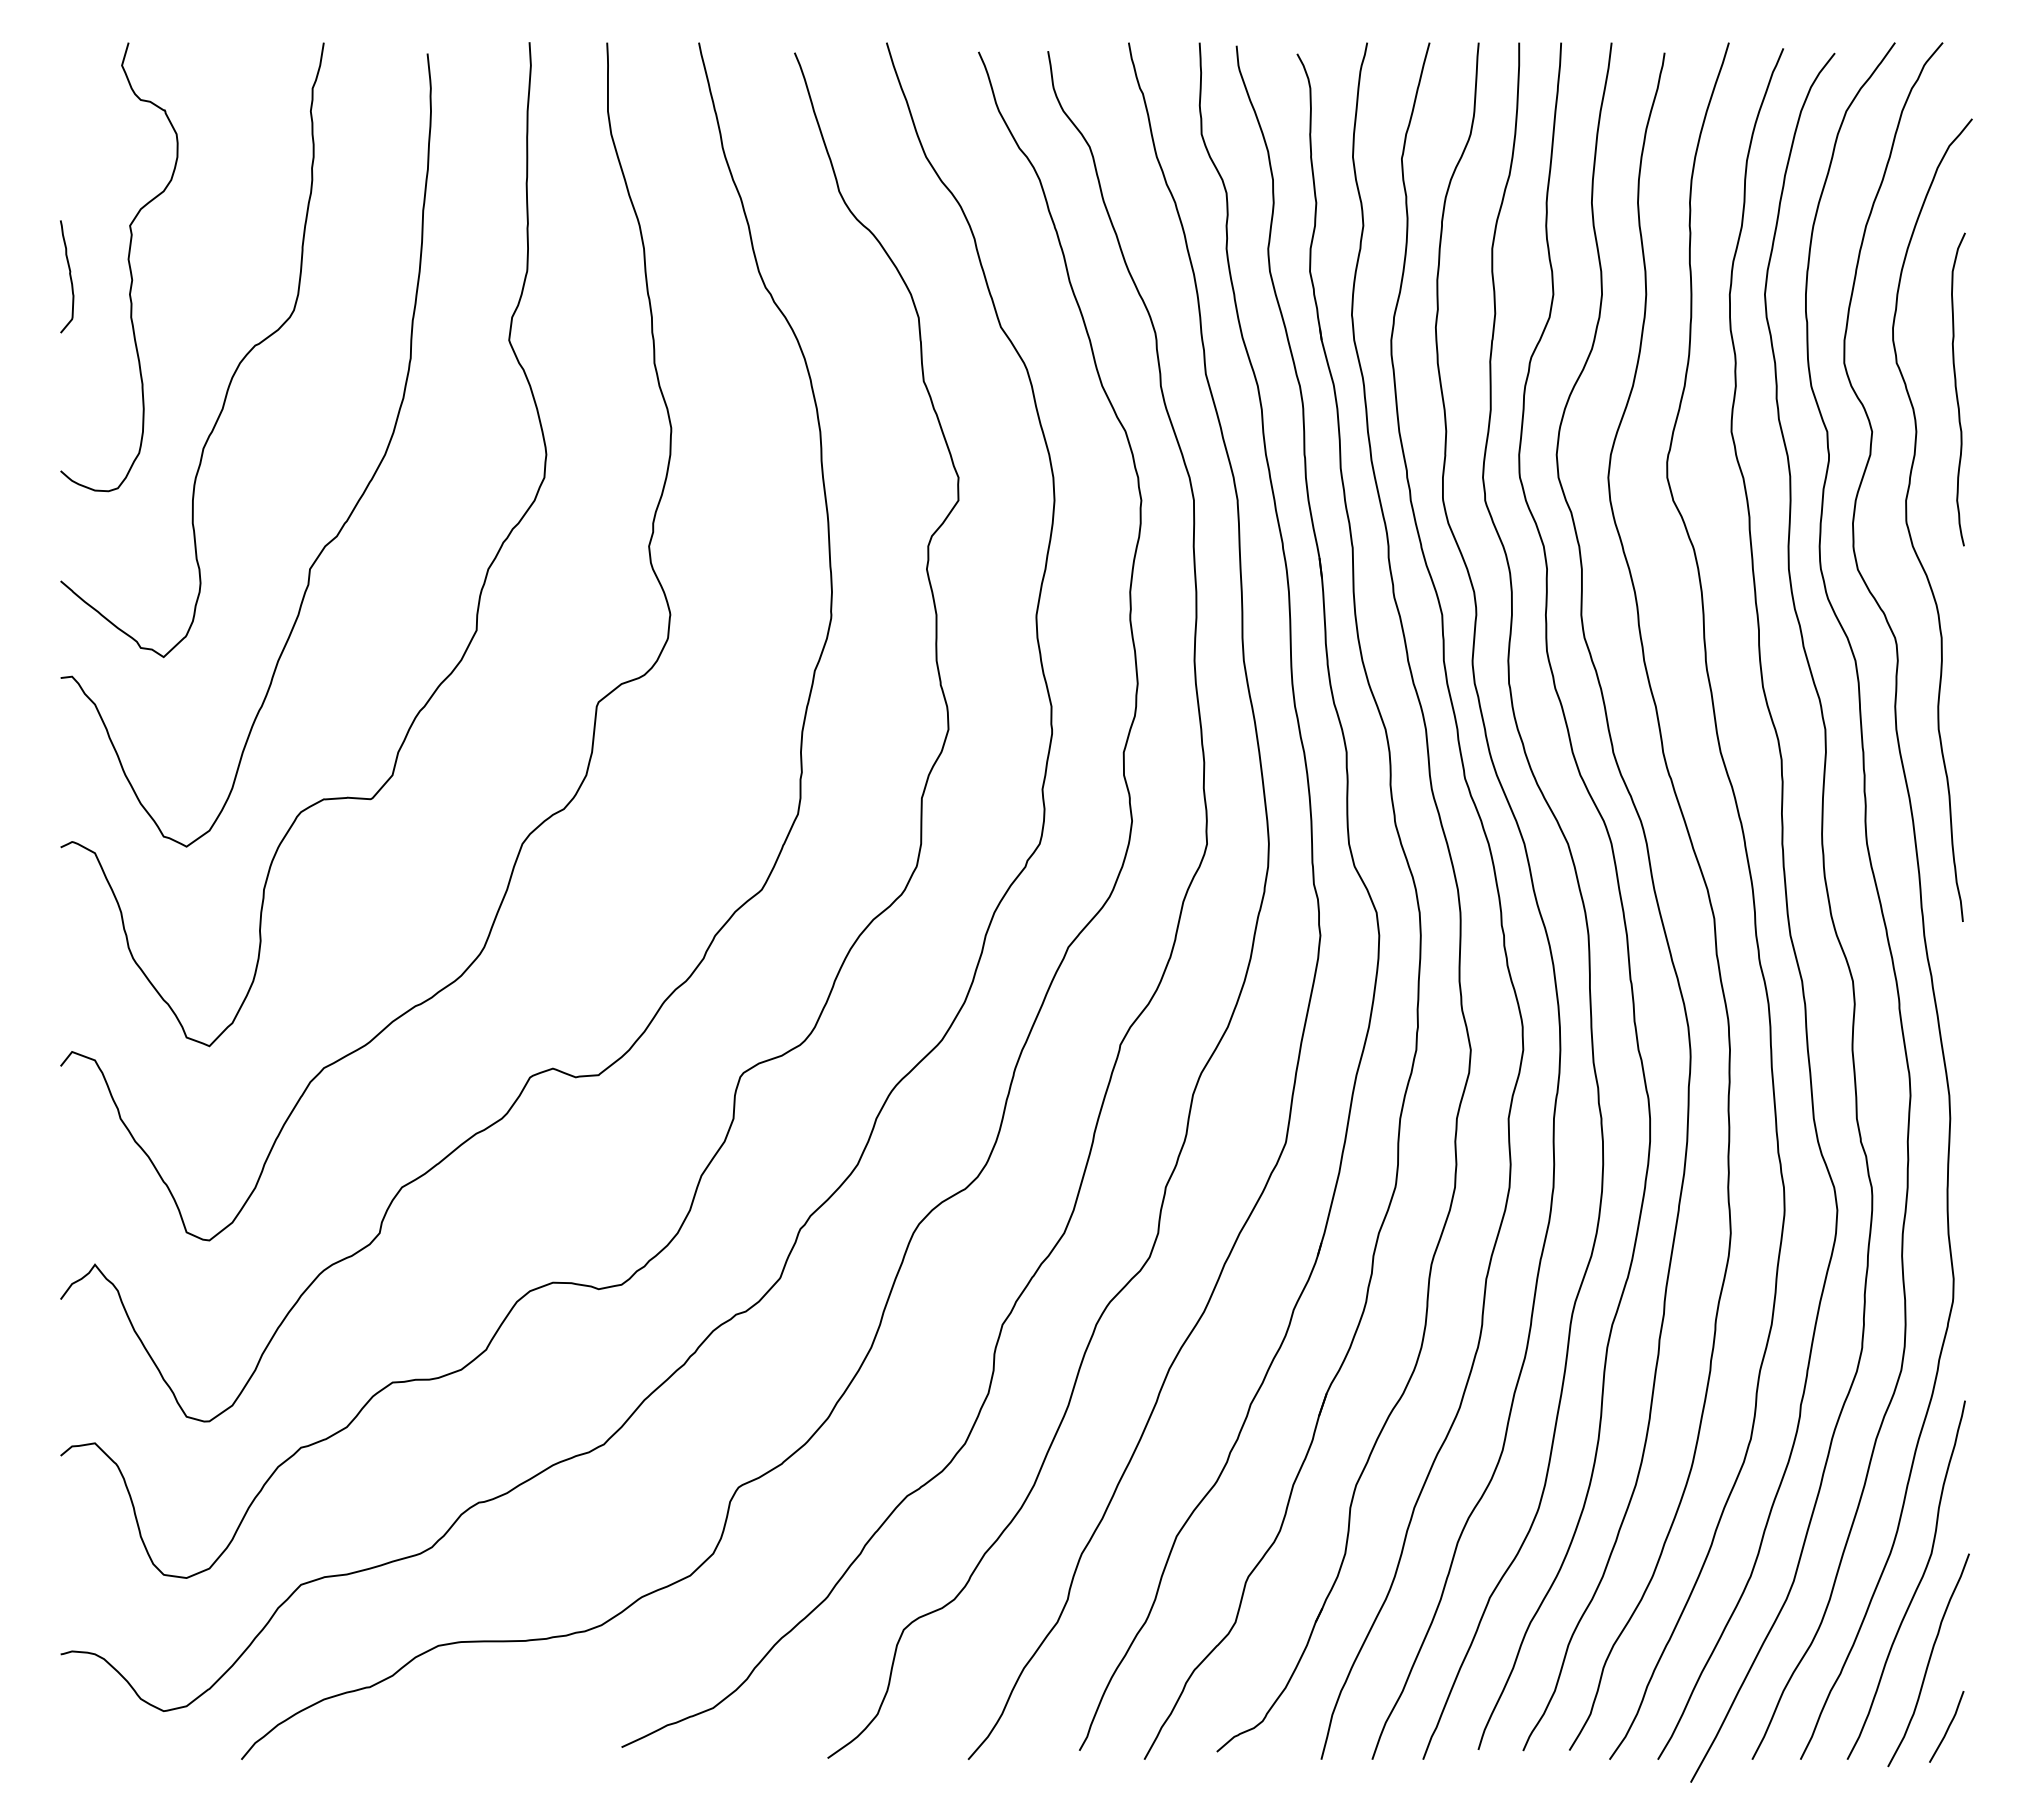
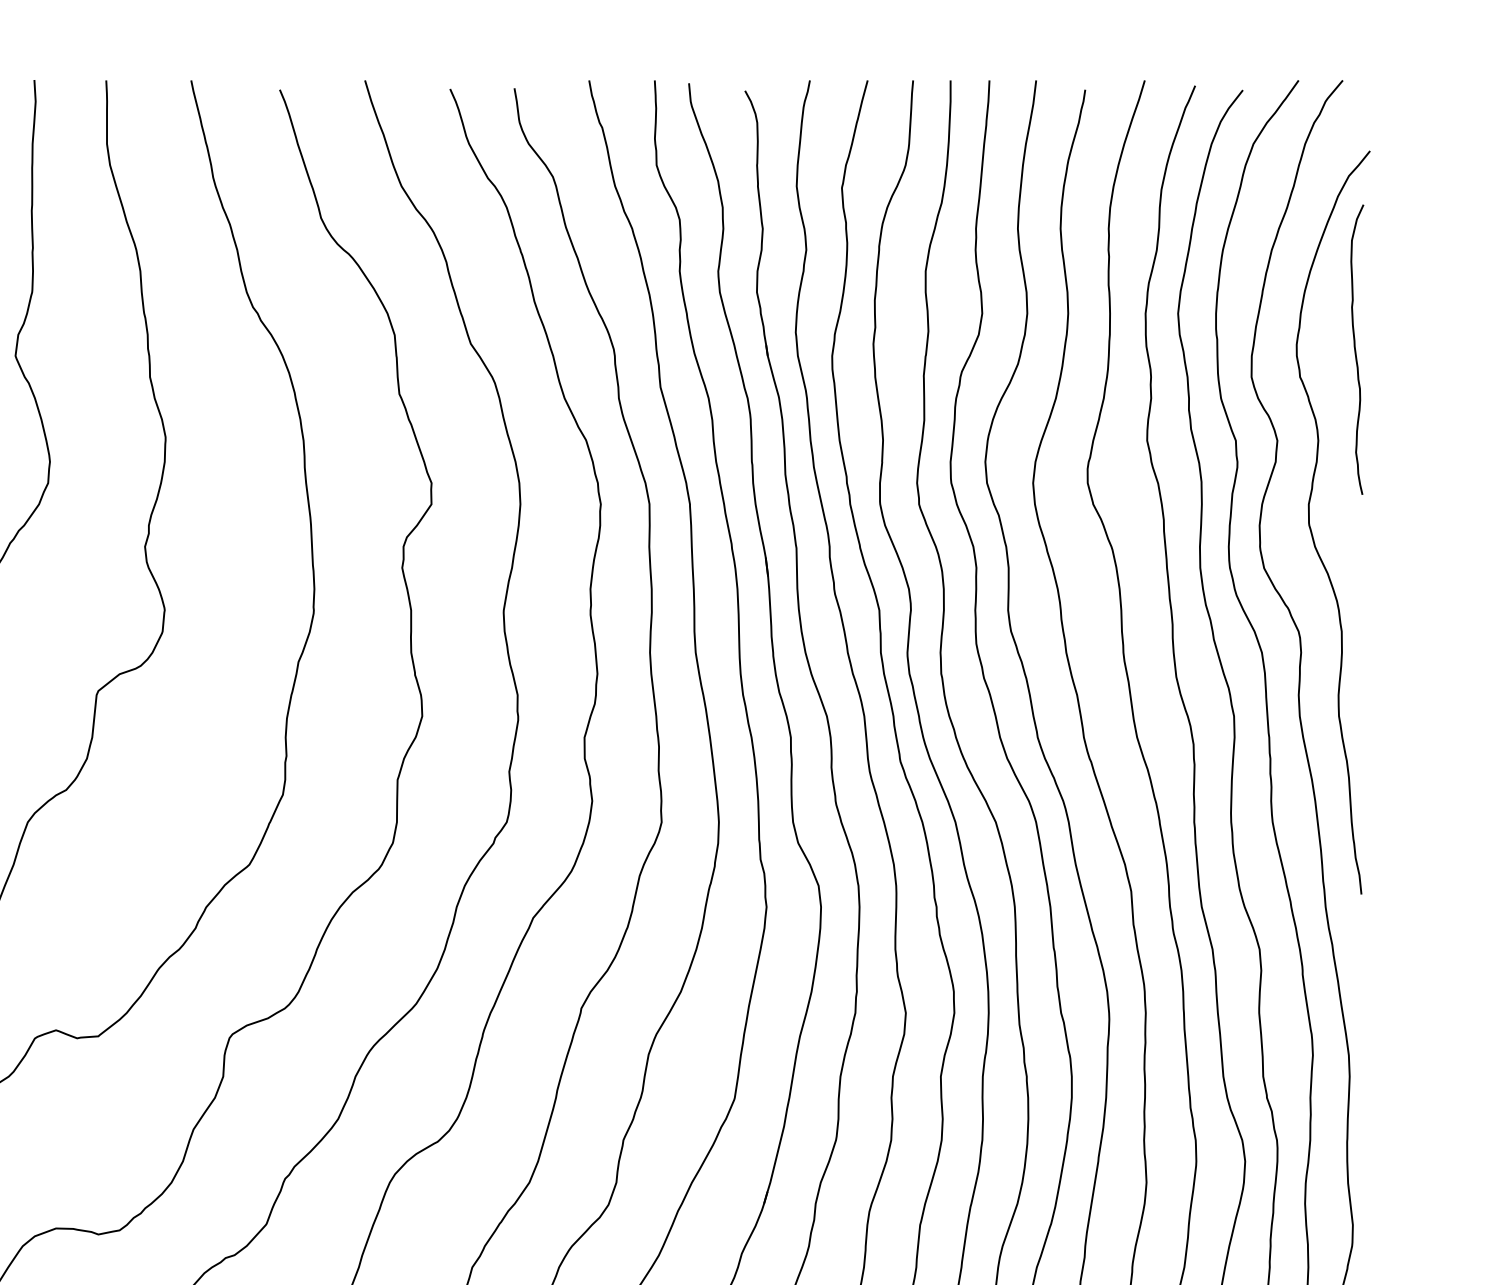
curve: (1957, 390) -> (1356, 350), moved

